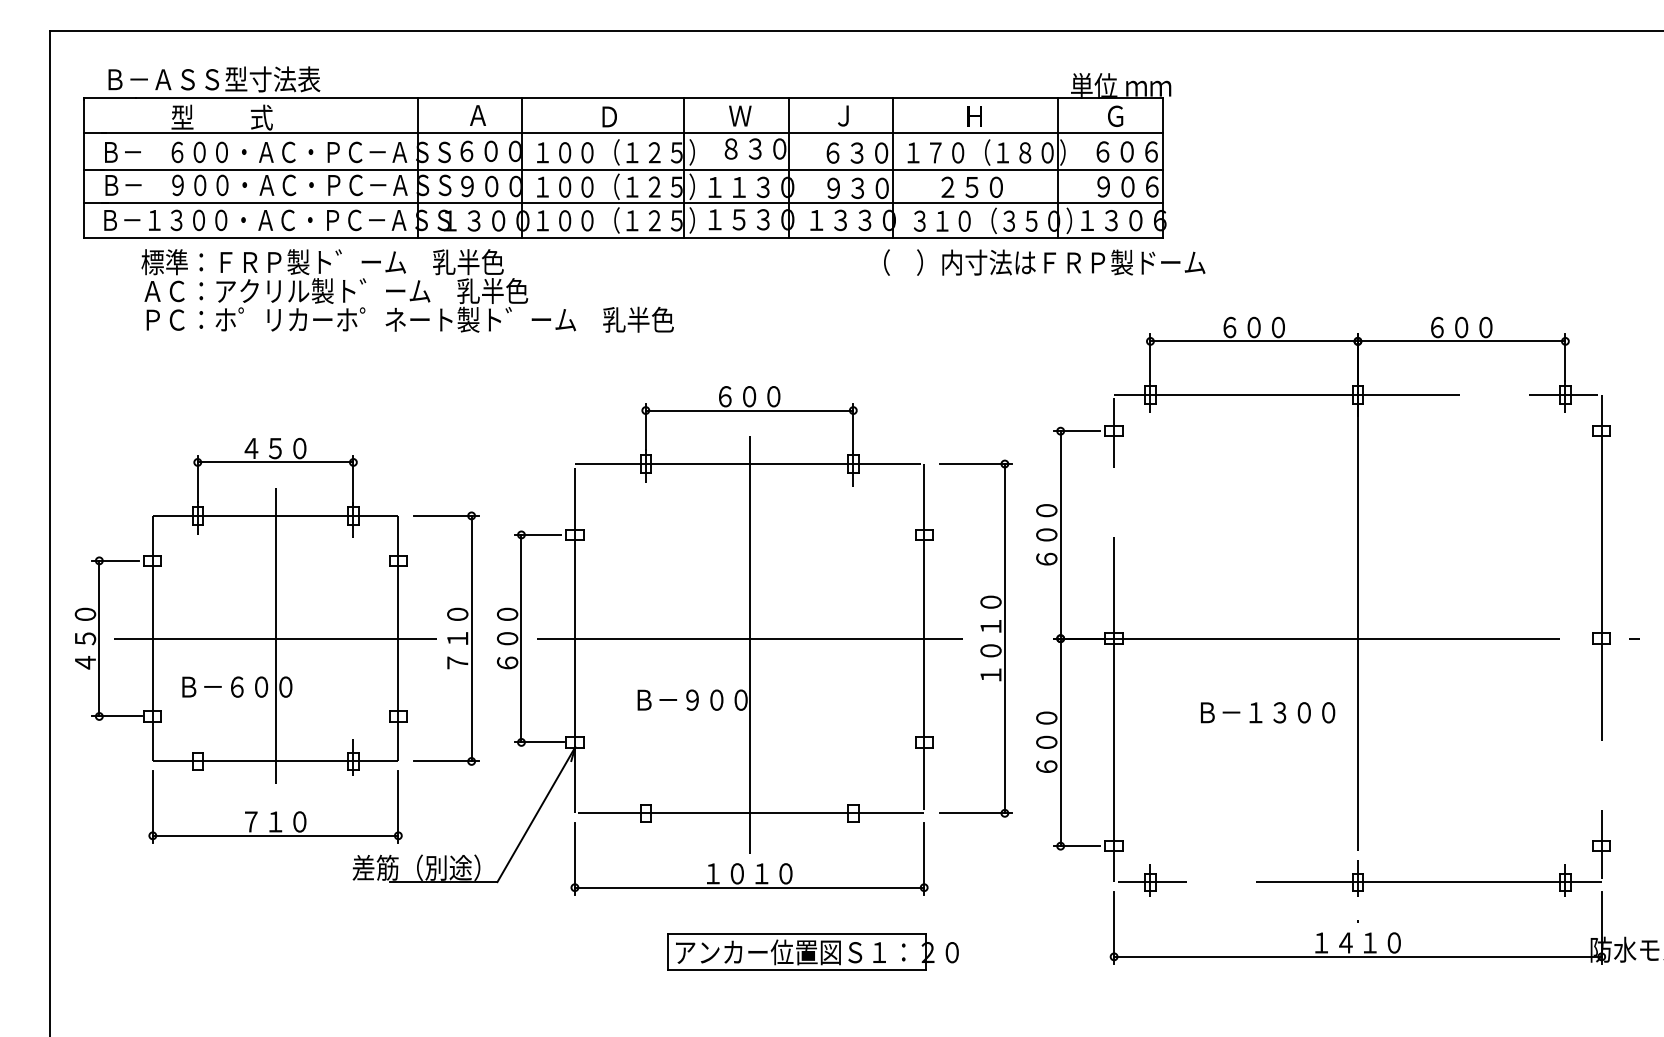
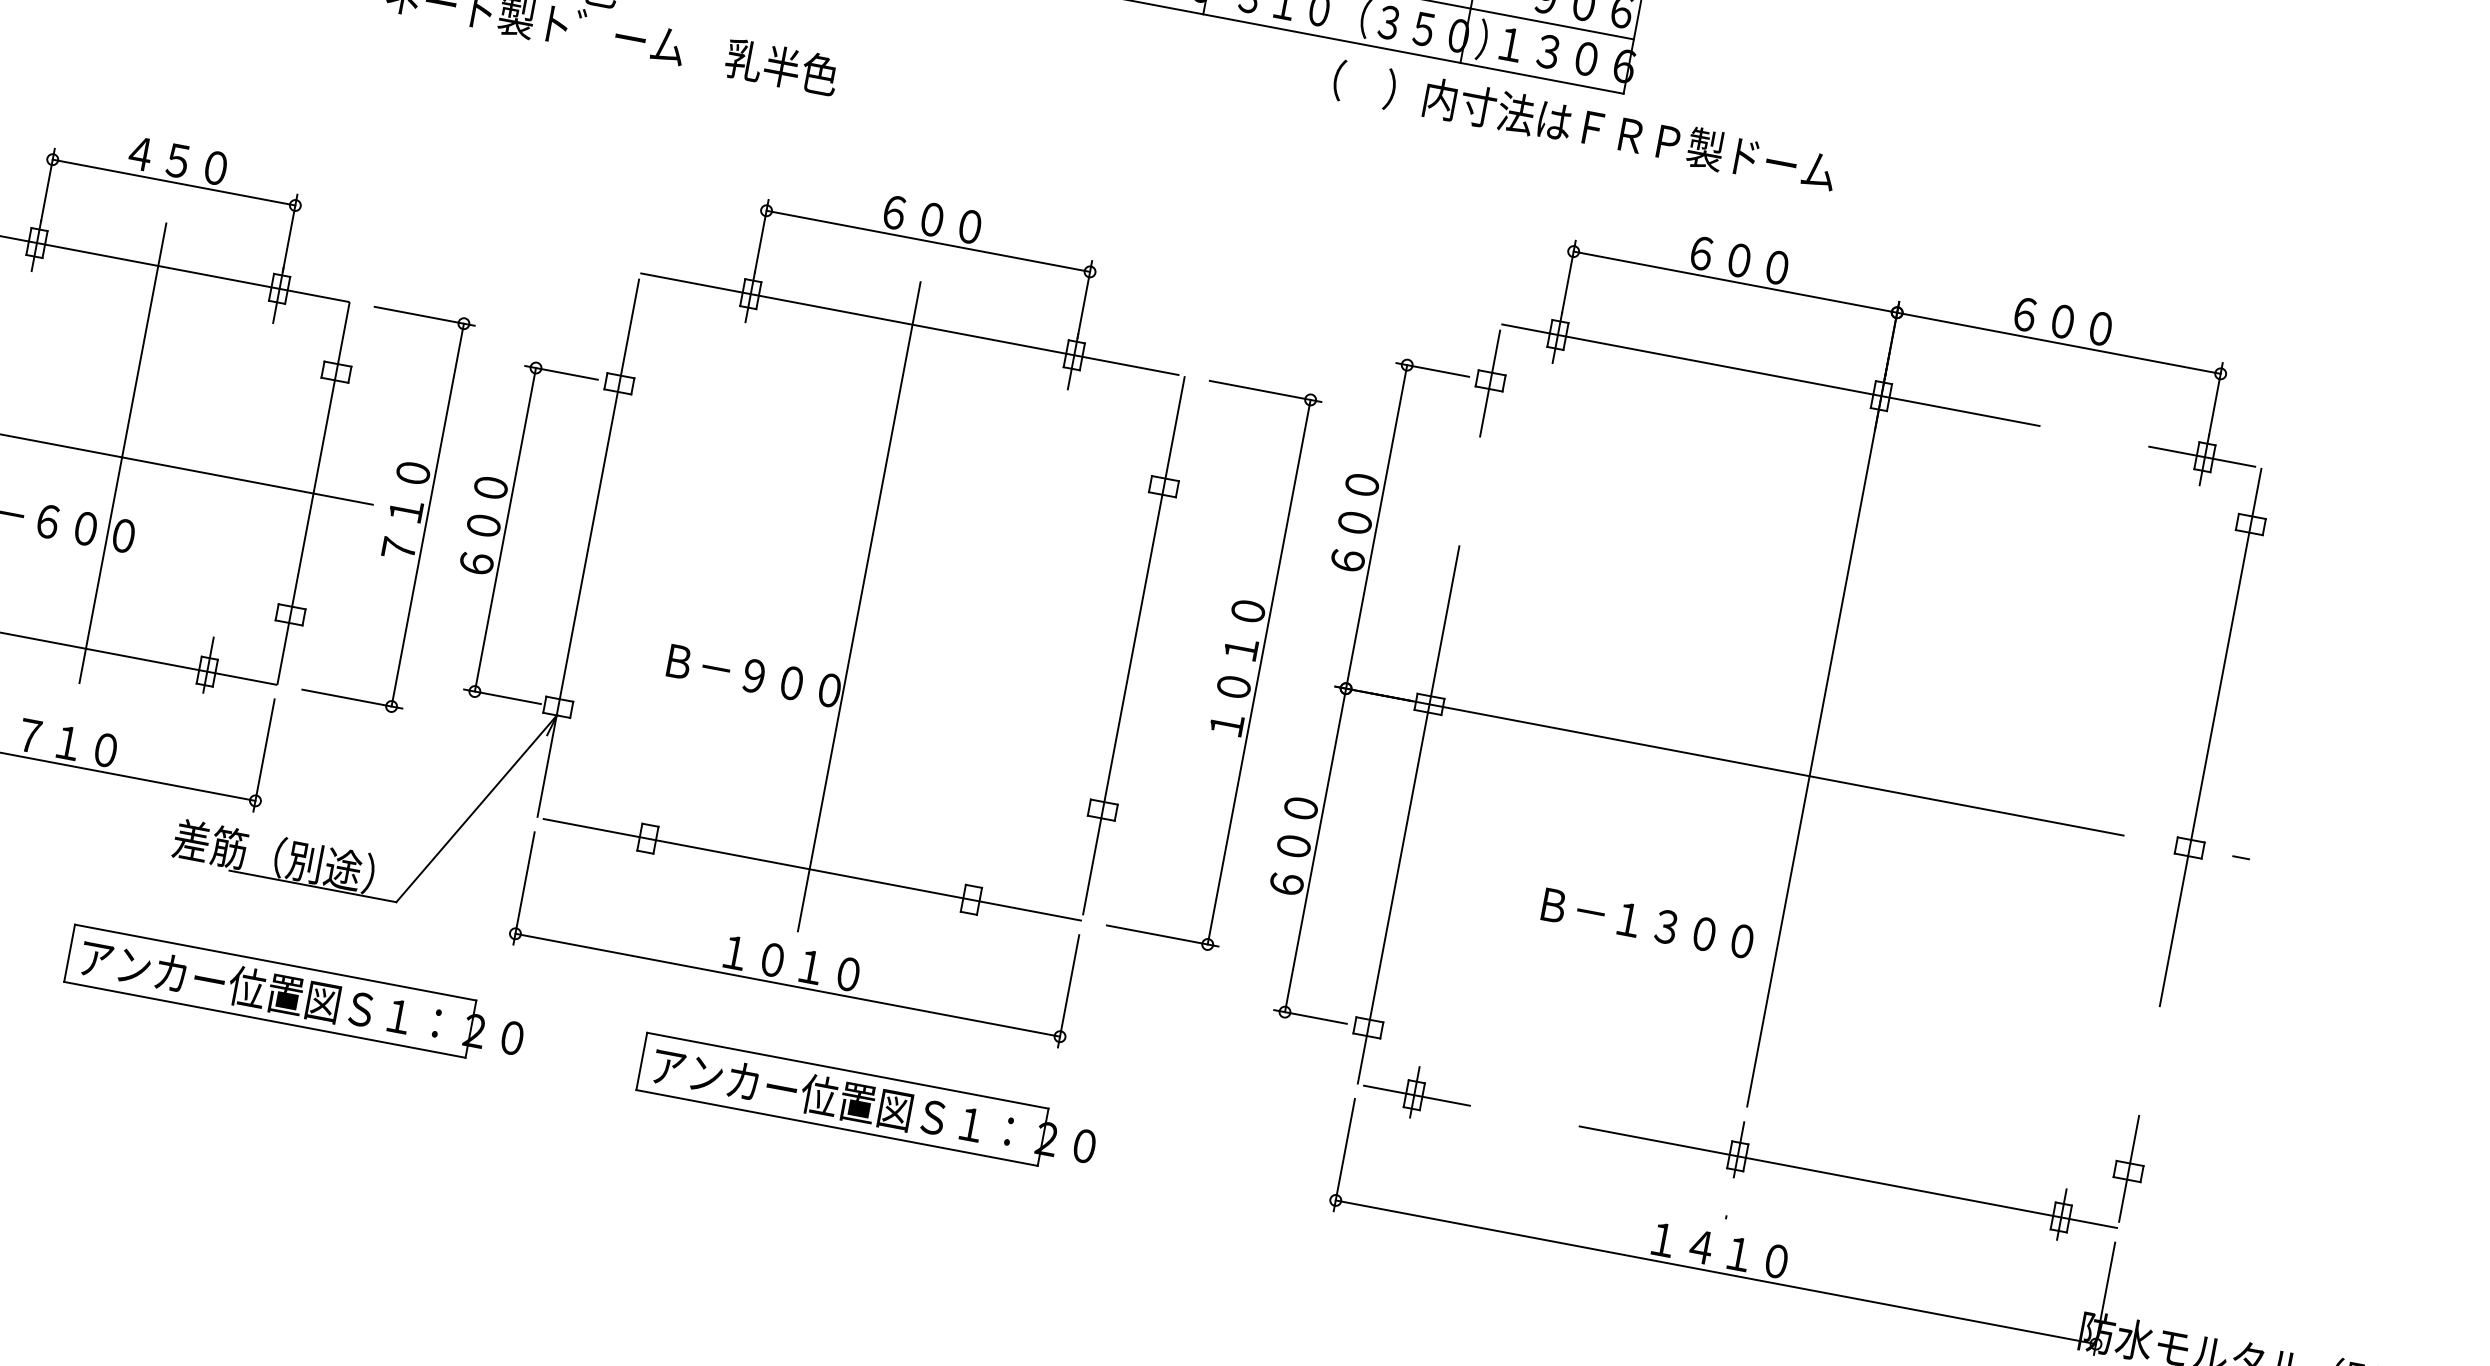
text: (1044, 262) -> (1584, 126), moved
line: (749, 638) -> (861, 596), removed
text: (1268, 712) -> (1648, 923), moved
part: (445, 951) -> (294, 995), added

